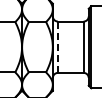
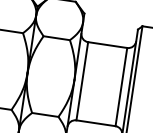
line: (57, 47) -> (81, 81), dashed -> solid

